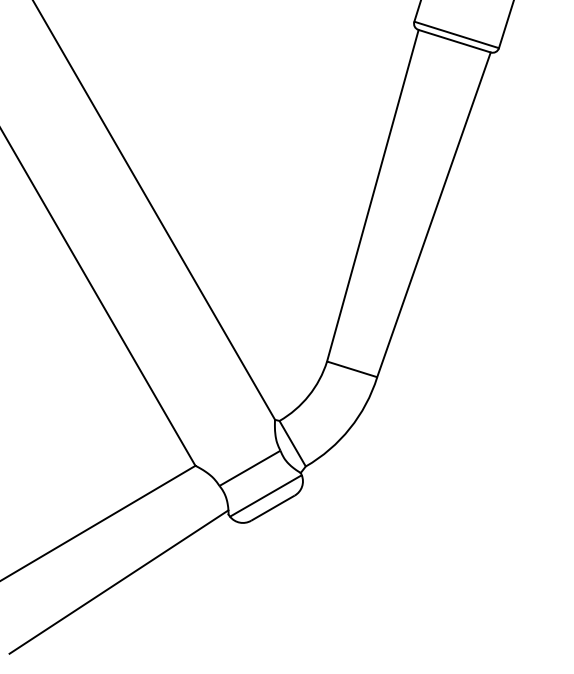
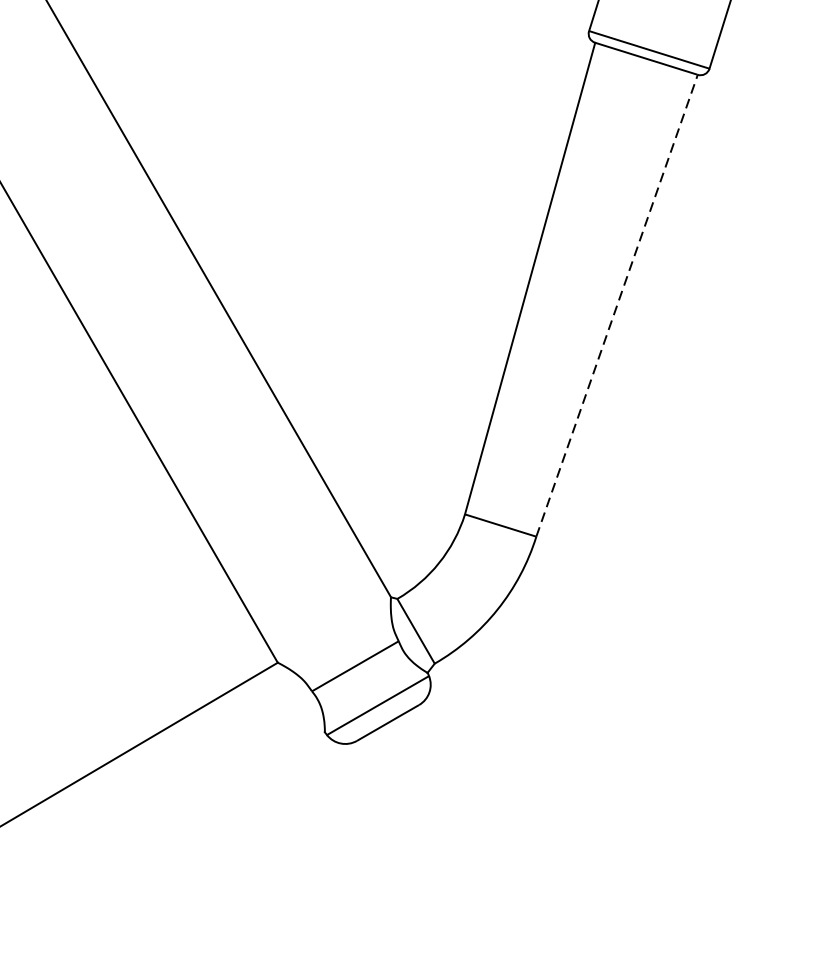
line: (433, 214) -> (616, 305), solid -> dashed
line: (118, 581) -> (168, 827), removed

